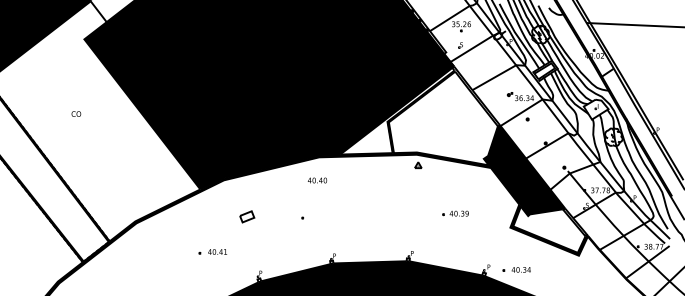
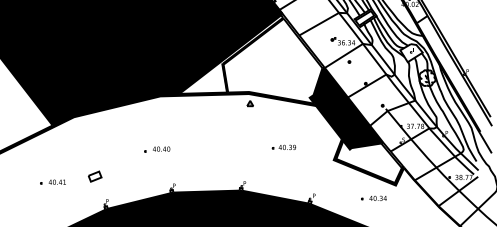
text: (317, 180) -> (161, 149), moved
part: (247, 216) -> (95, 176), moved
part: (212, 251) -> (52, 181), moved
part: (516, 269) -> (373, 198), moved

